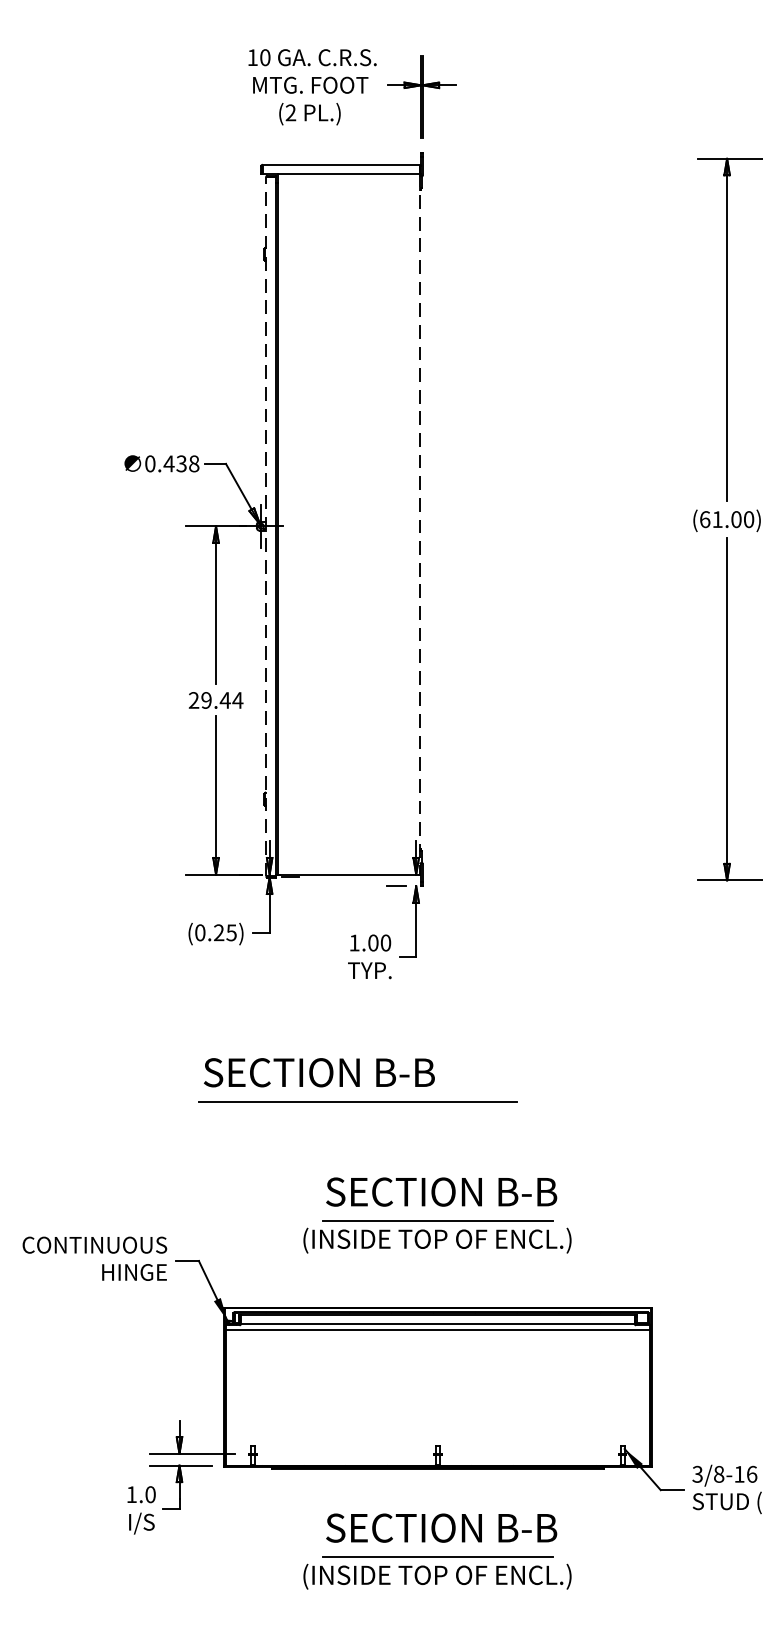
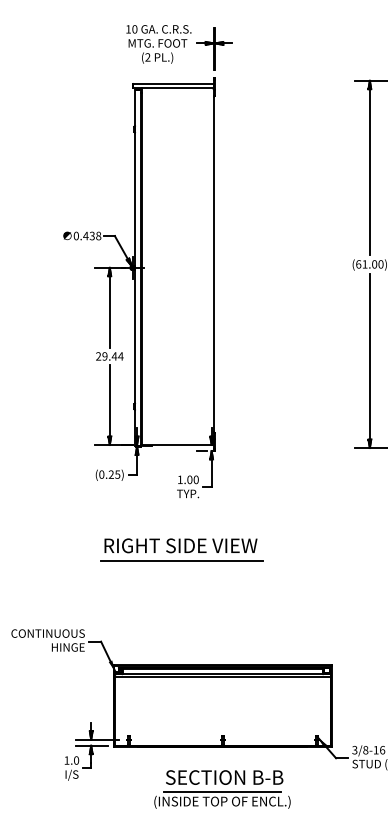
line: (419, 525) -> (213, 267), dashed -> solid
line: (266, 527) -> (135, 268), dashed -> solid
text: (354, 1072) -> (180, 545), SECTION B-B -> RIGHT SIDE VIEW
part: (437, 1215) -> (222, 618), removed

